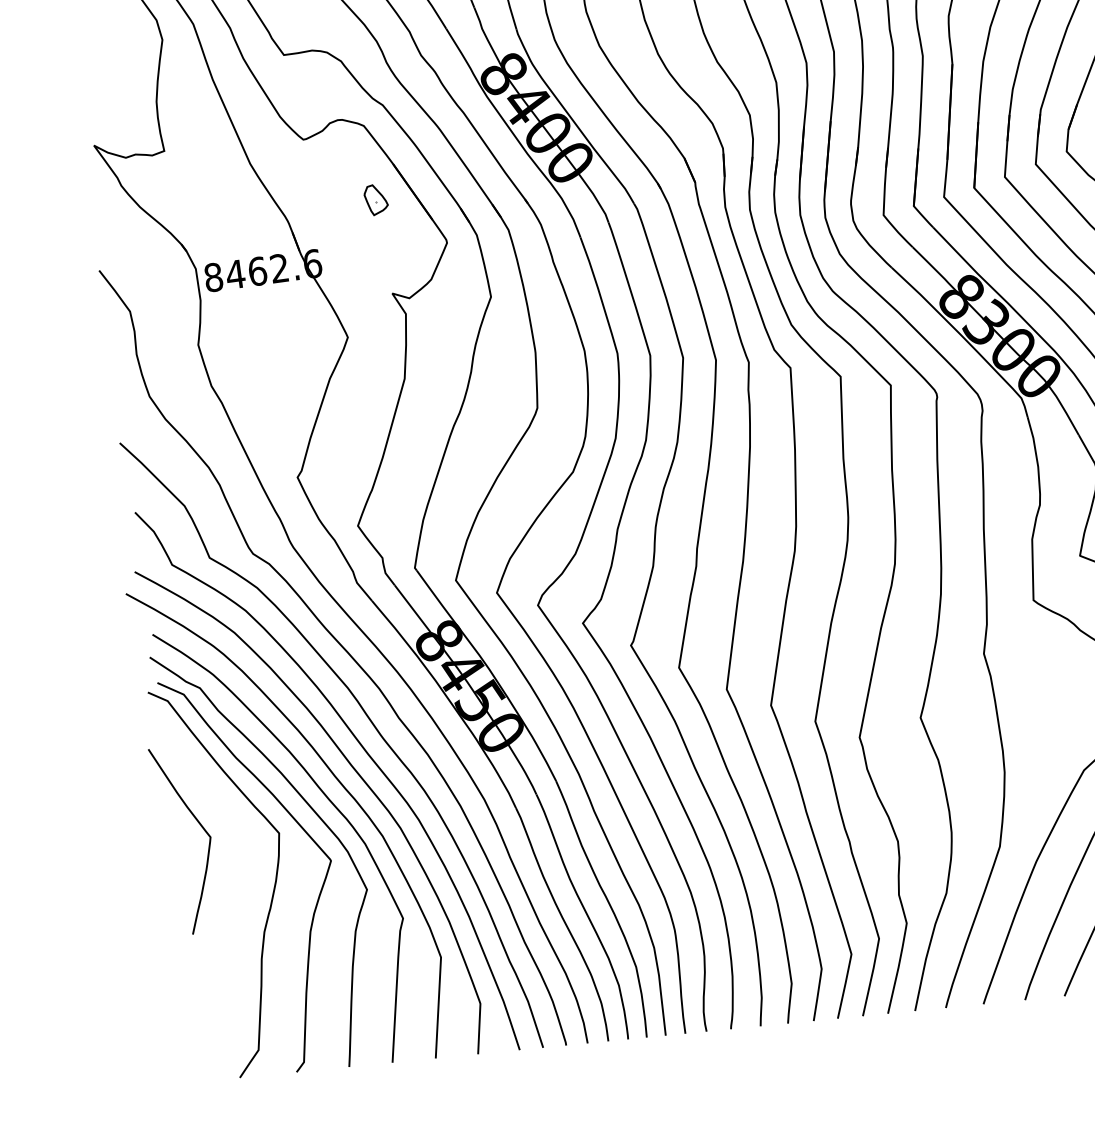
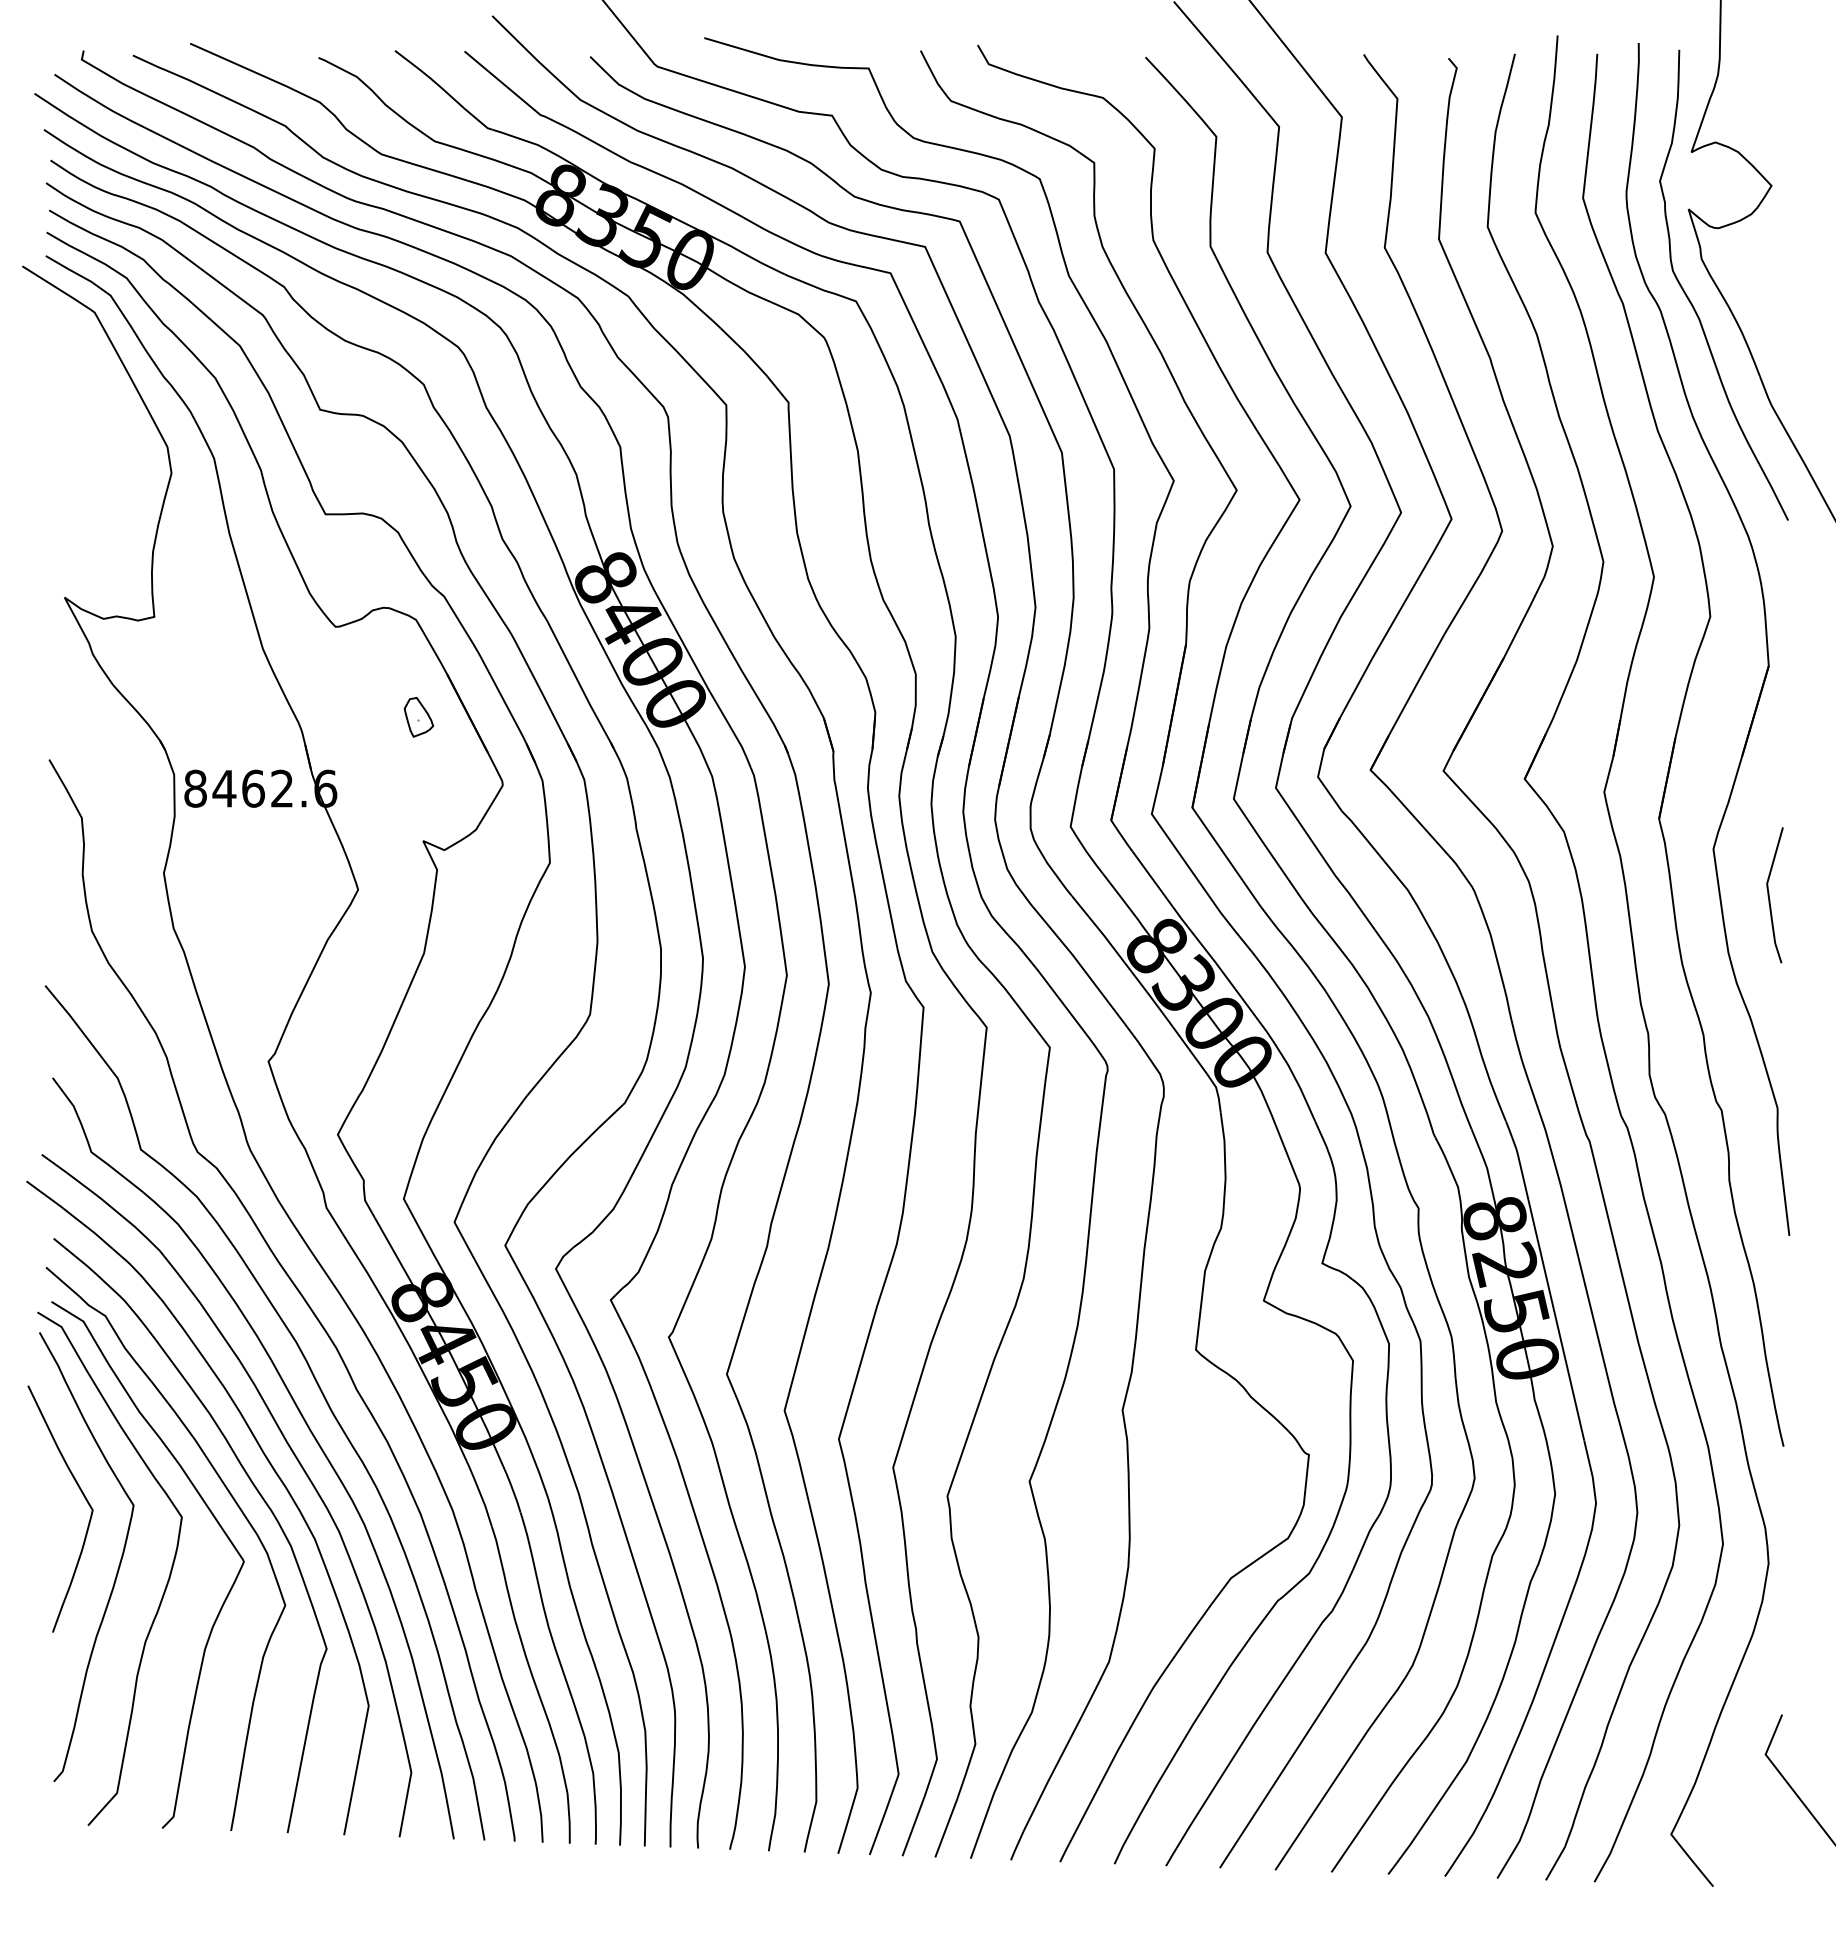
curve: (235, 879) -> (117, 1568), added

